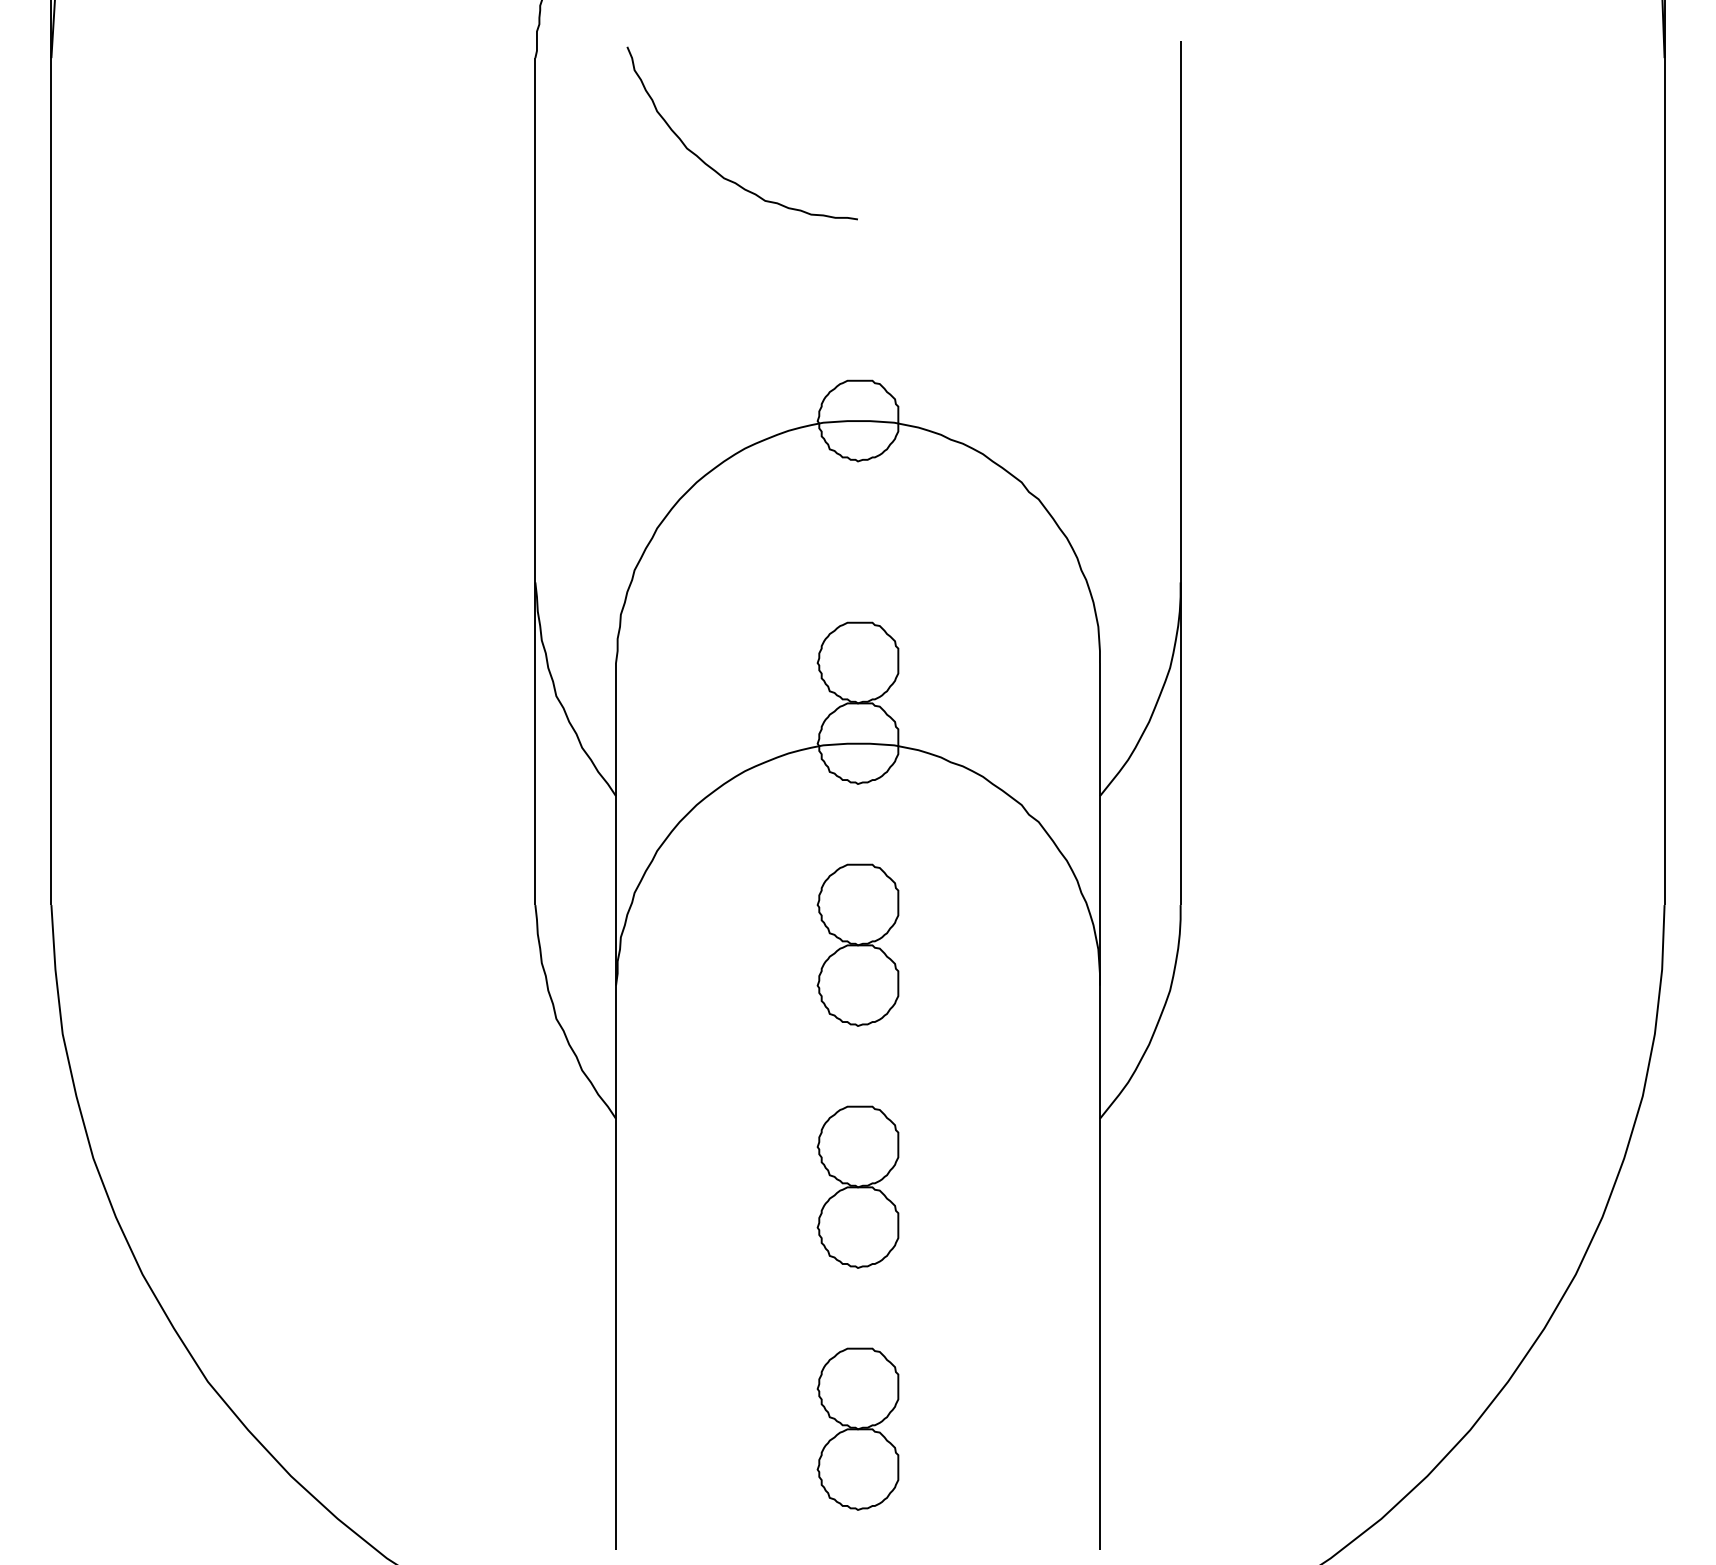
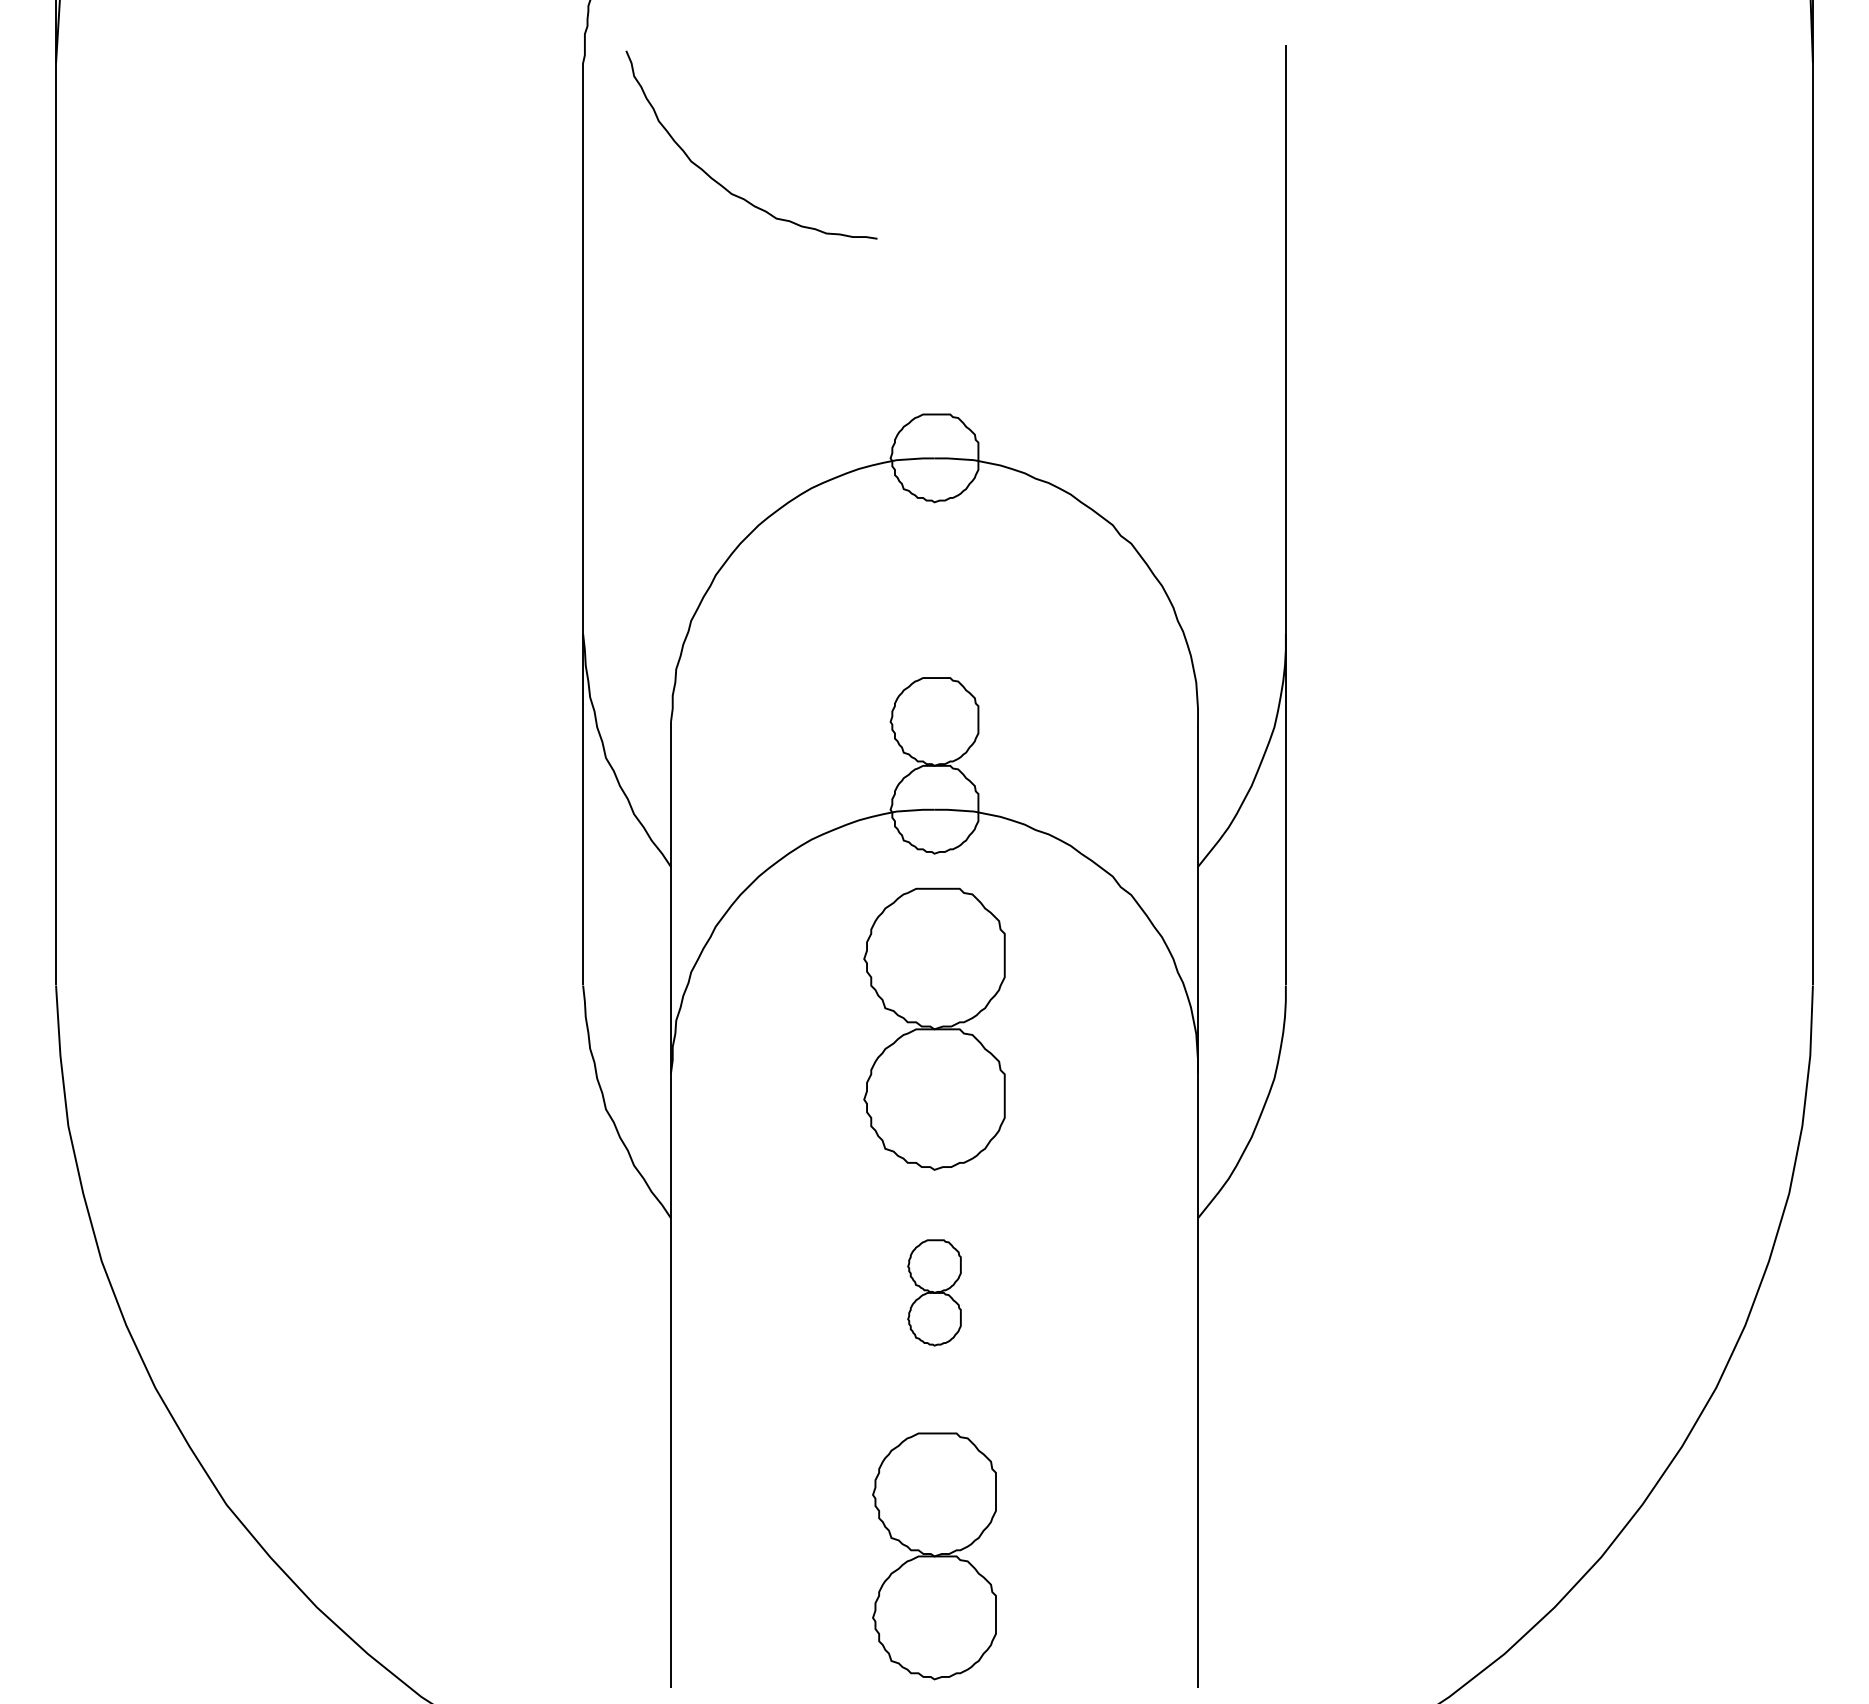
curve: (713, 168) -> (720, 183), moved
part: (858, 945) -> (934, 1029), size x1.6
part: (858, 1186) -> (934, 1292), size x0.6
part: (858, 1429) -> (934, 1556), size x1.4

